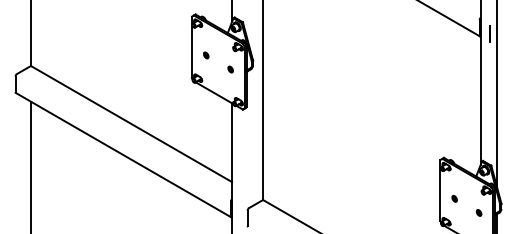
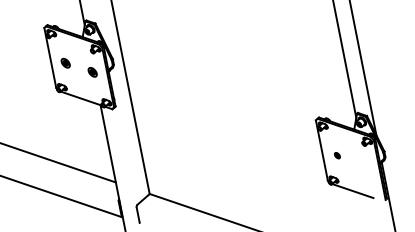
part: (206, 55) -> (66, 63), size x1.6
part: (230, 69) -> (92, 72), size x1.6
part: (478, 212) -> (363, 164), removed

